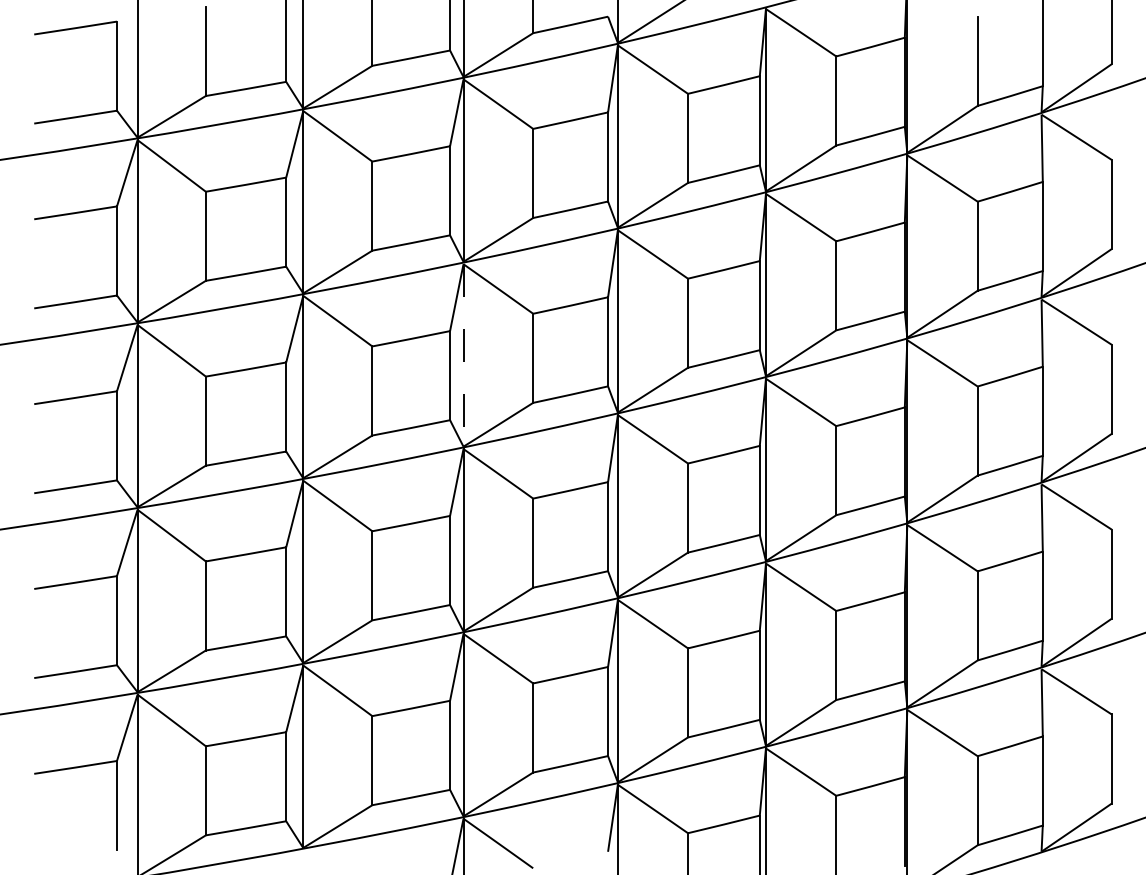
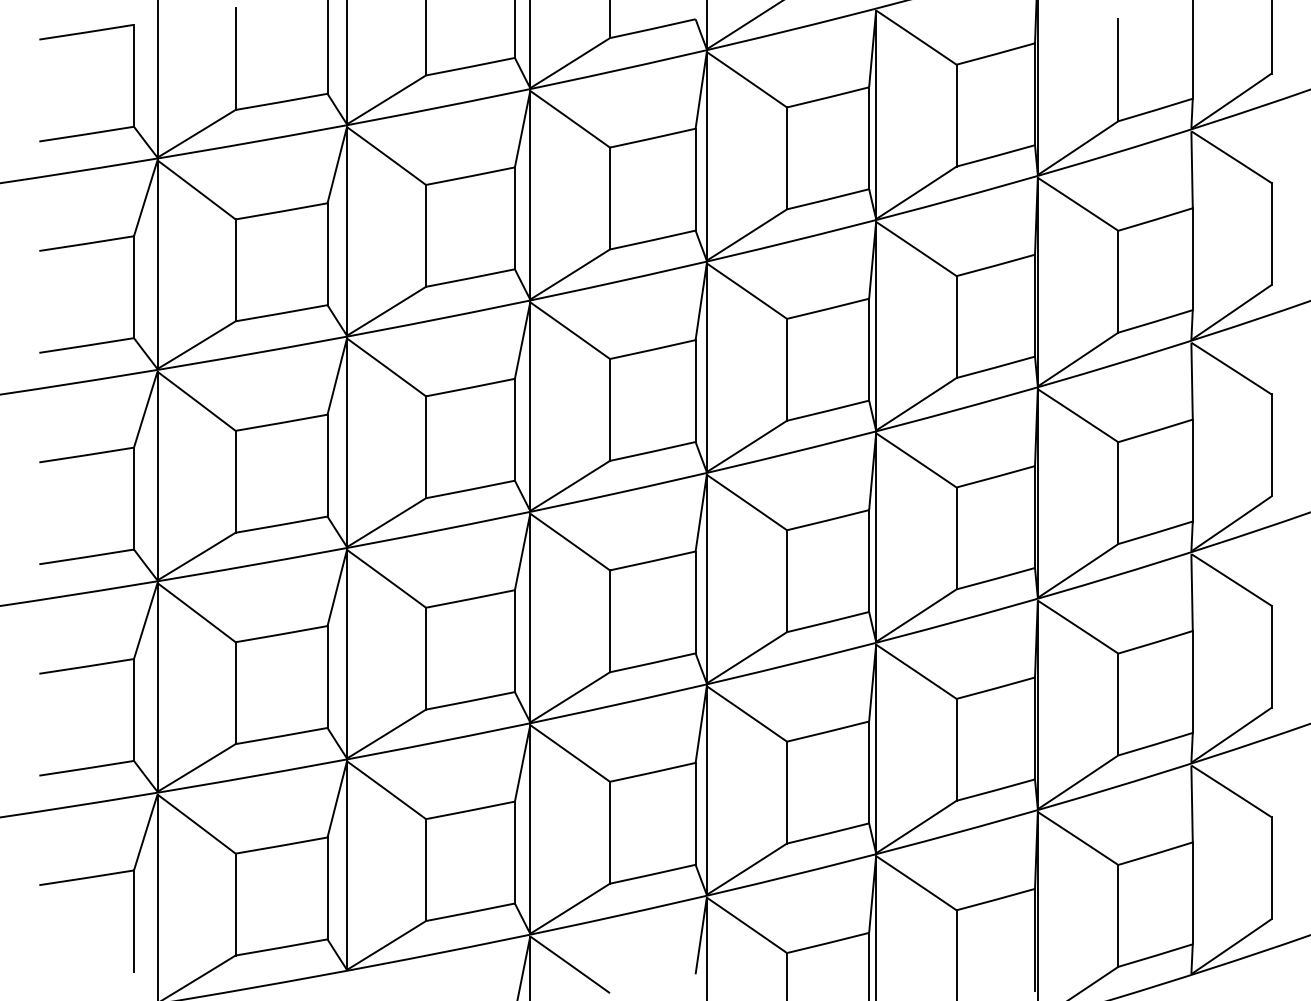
line: (463, 356) -> (530, 407), dashed -> solid

